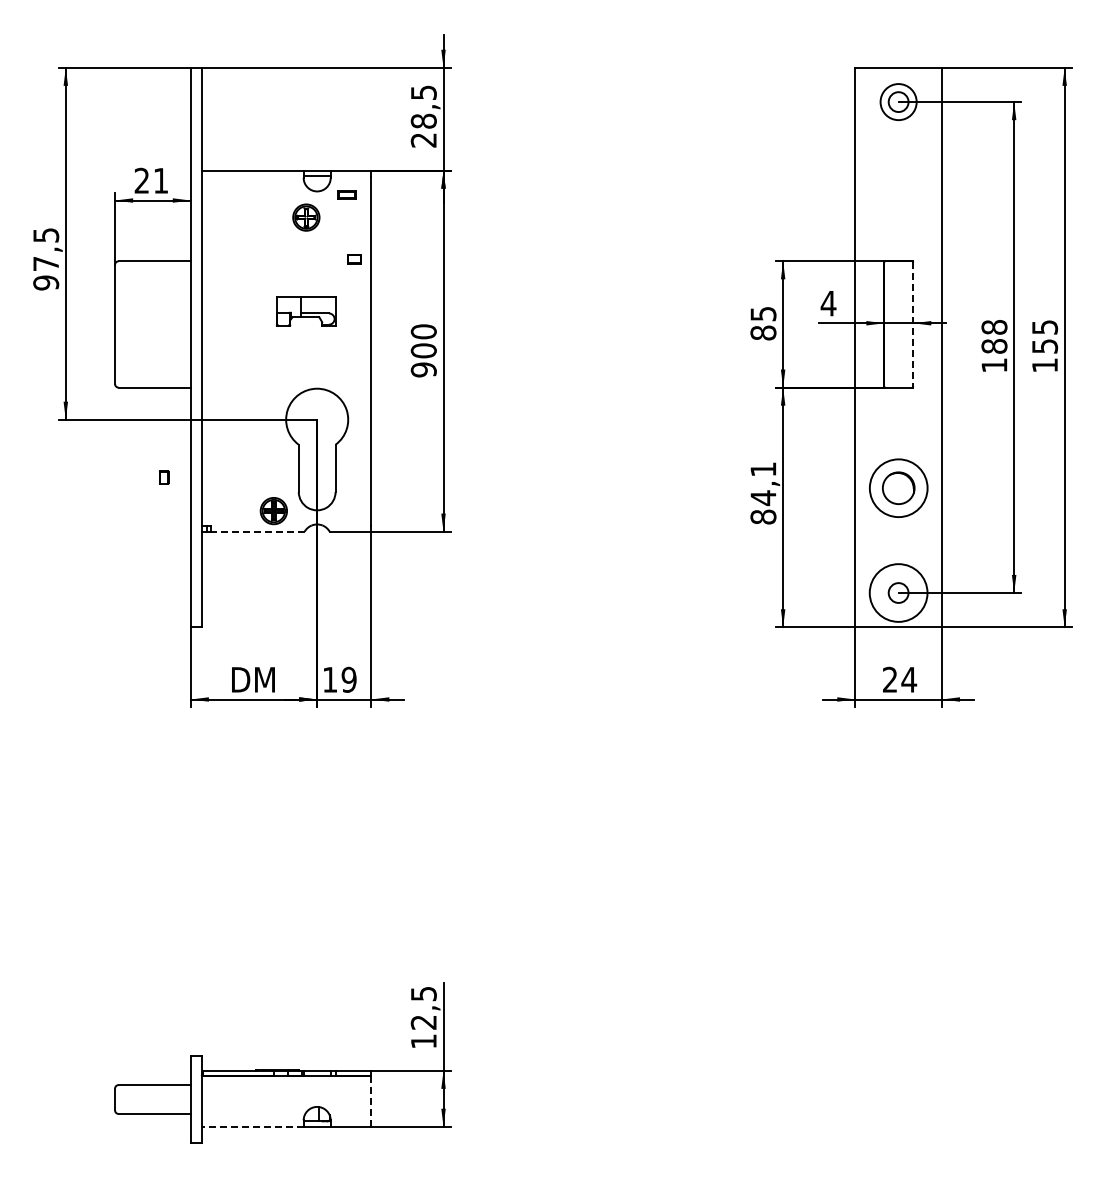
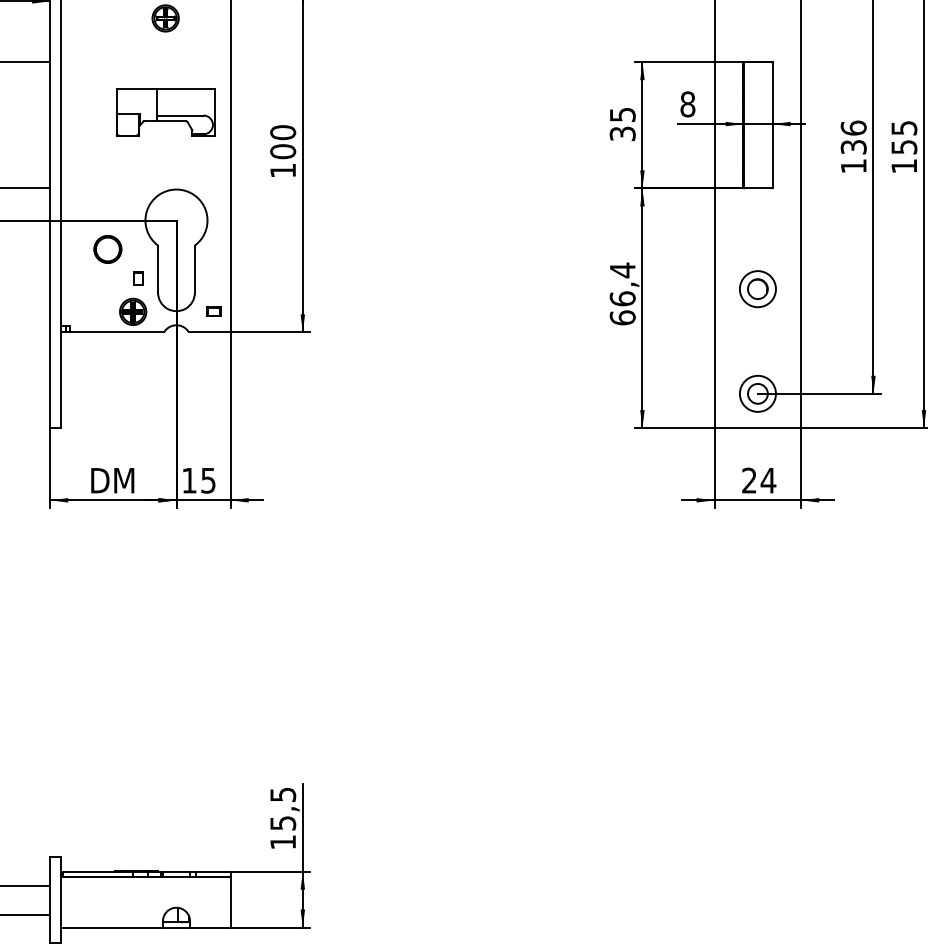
part: (354, 259) -> (213, 312), moved
text: (828, 303) -> (687, 104), 4 -> 8
part: (305, 311) -> (164, 112), size x1.67
line: (913, 324) -> (772, 125), dashed -> solid
text: (763, 332) -> (622, 133), 85 -> 35
text: (994, 336) -> (853, 137), 188 -> 136
text: (423, 369) -> (282, 170), 900 -> 100
part: (248, 448) -> (107, 249), added
part: (164, 477) -> (138, 278), moved
part: (898, 488) -> (757, 289), size x0.62
text: (763, 492) -> (622, 293), 84,1 -> 66,4
line: (257, 531) -> (116, 332), dashed -> solid
circle: (898, 592) -> (757, 393), size x0.62
text: (348, 679) -> (207, 480), 19 -> 15
text: (423, 1022) -> (282, 823), 12,5 -> 15,5
line: (371, 1098) -> (230, 899), dashed -> solid
line: (252, 1126) -> (111, 927), dashed -> solid

